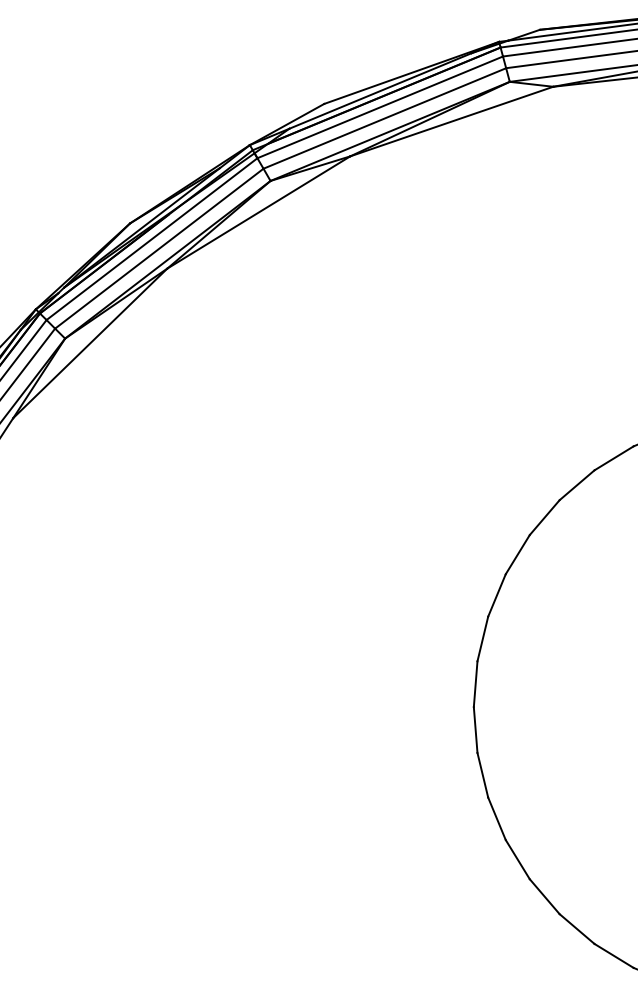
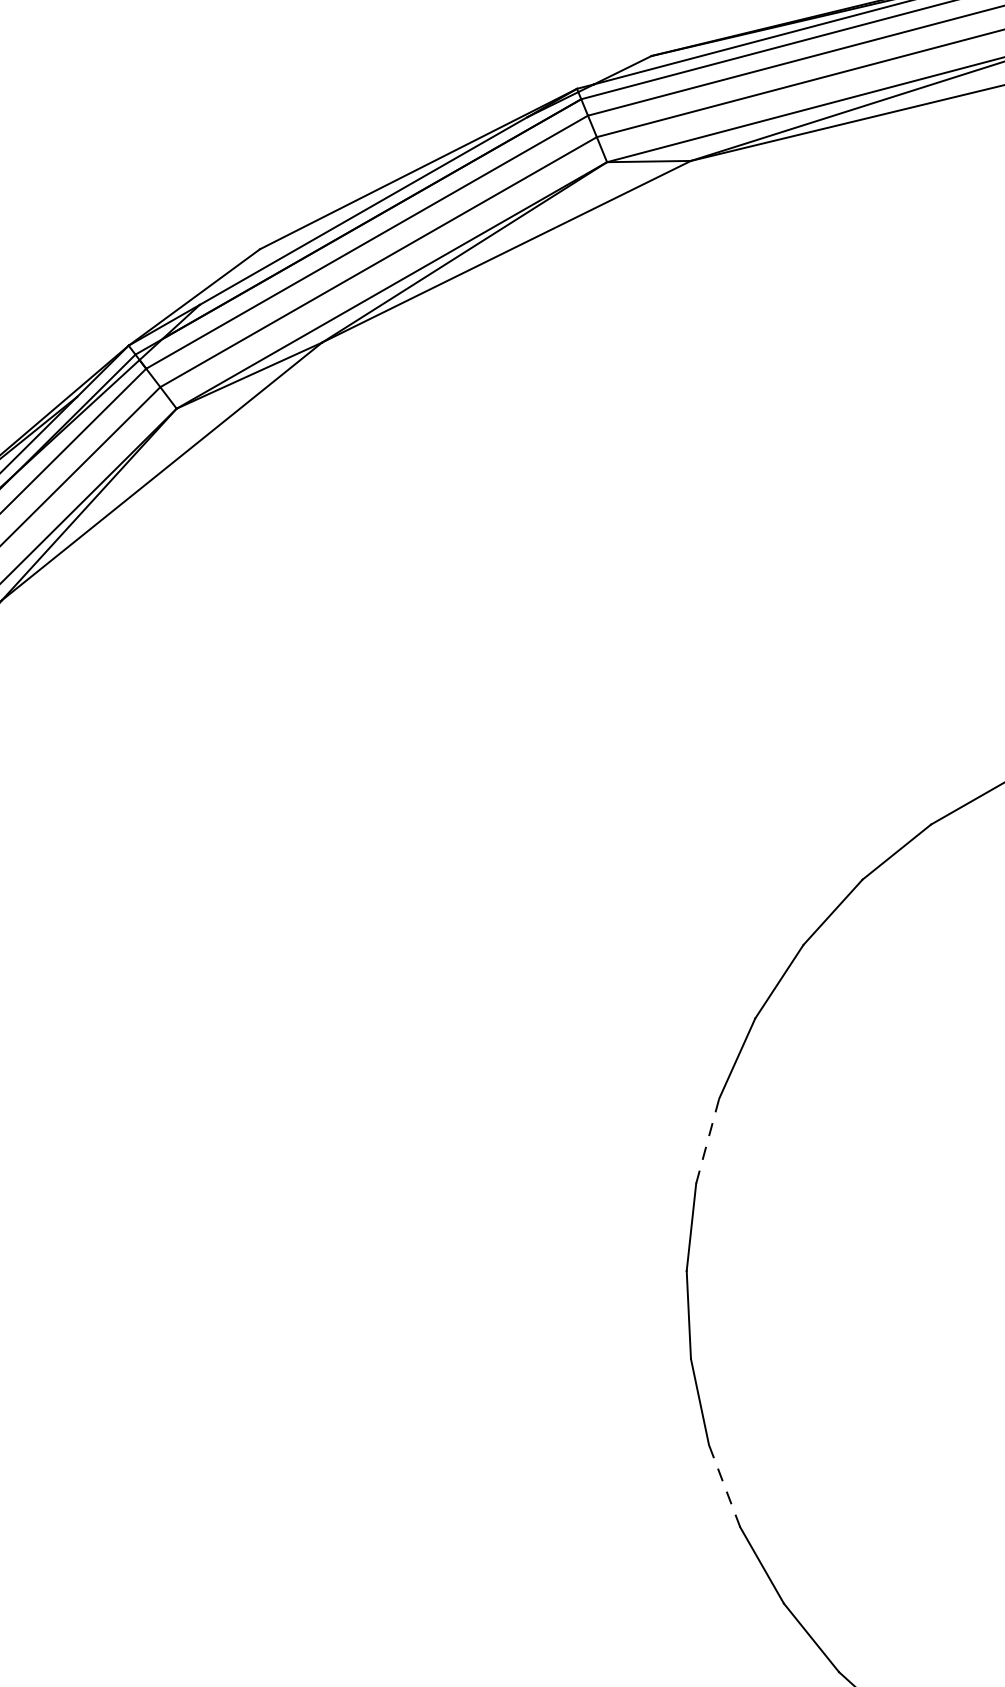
line: (496, 595) -> (706, 1141), solid -> dashed
line: (482, 775) -> (724, 1486), solid -> dashed

